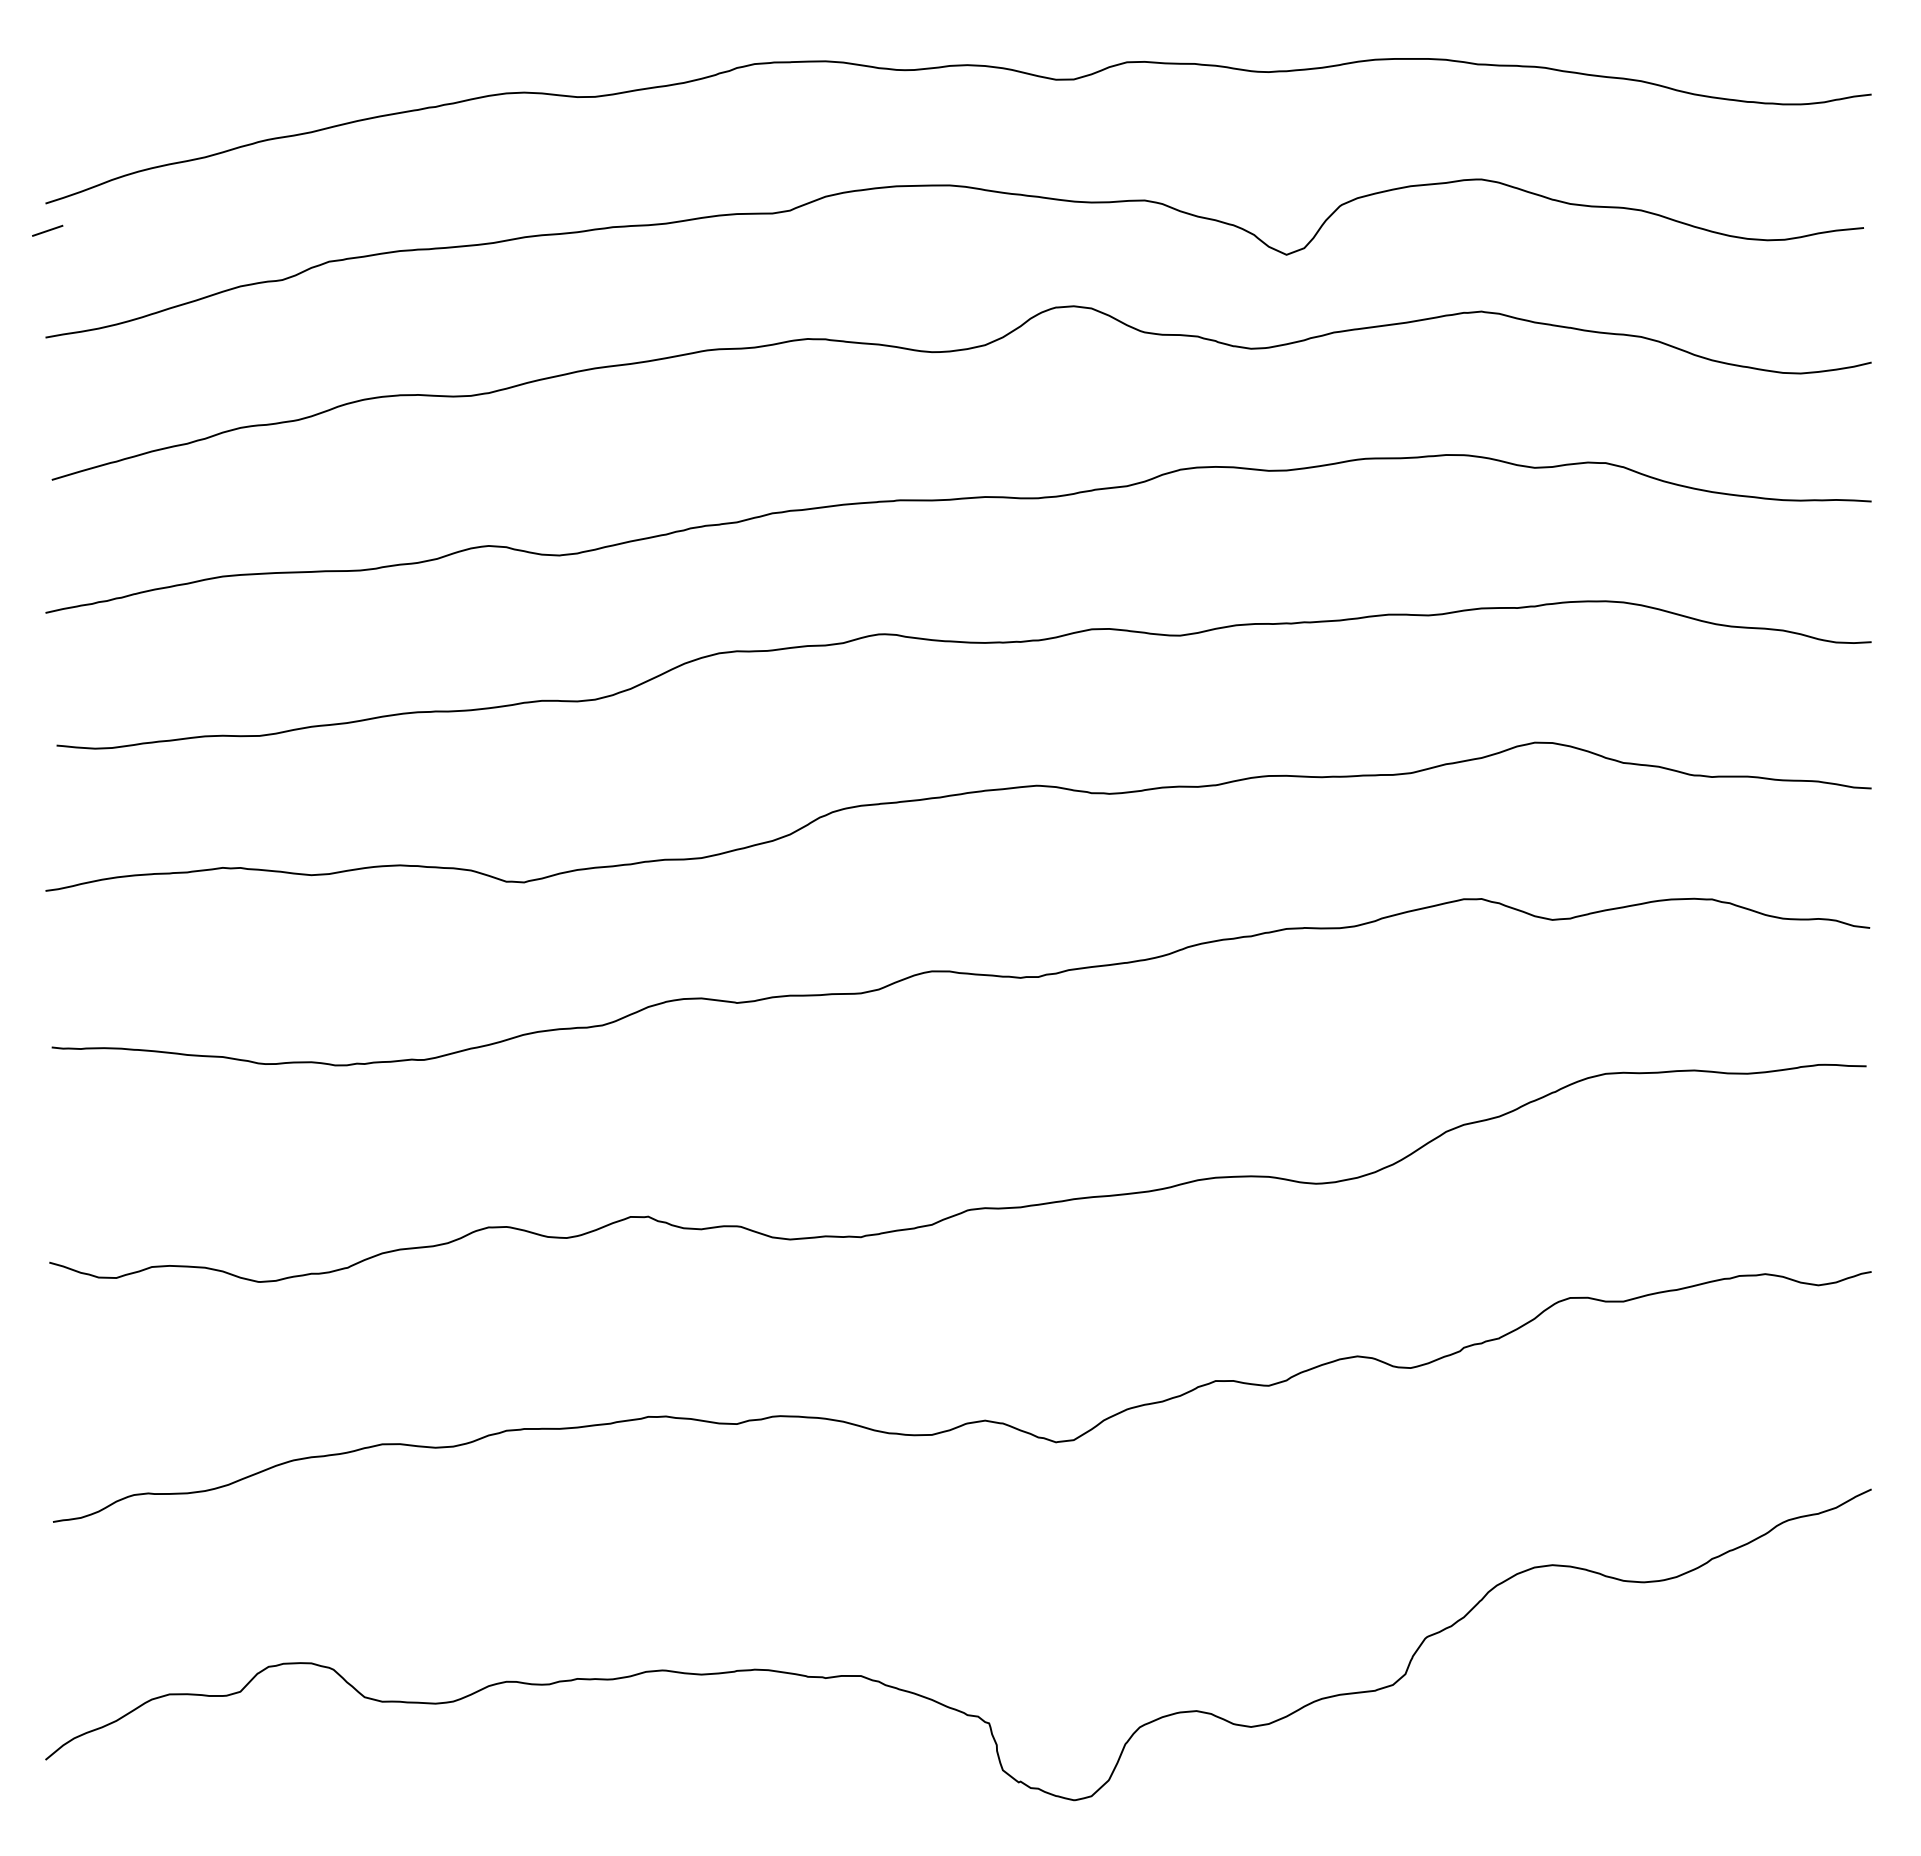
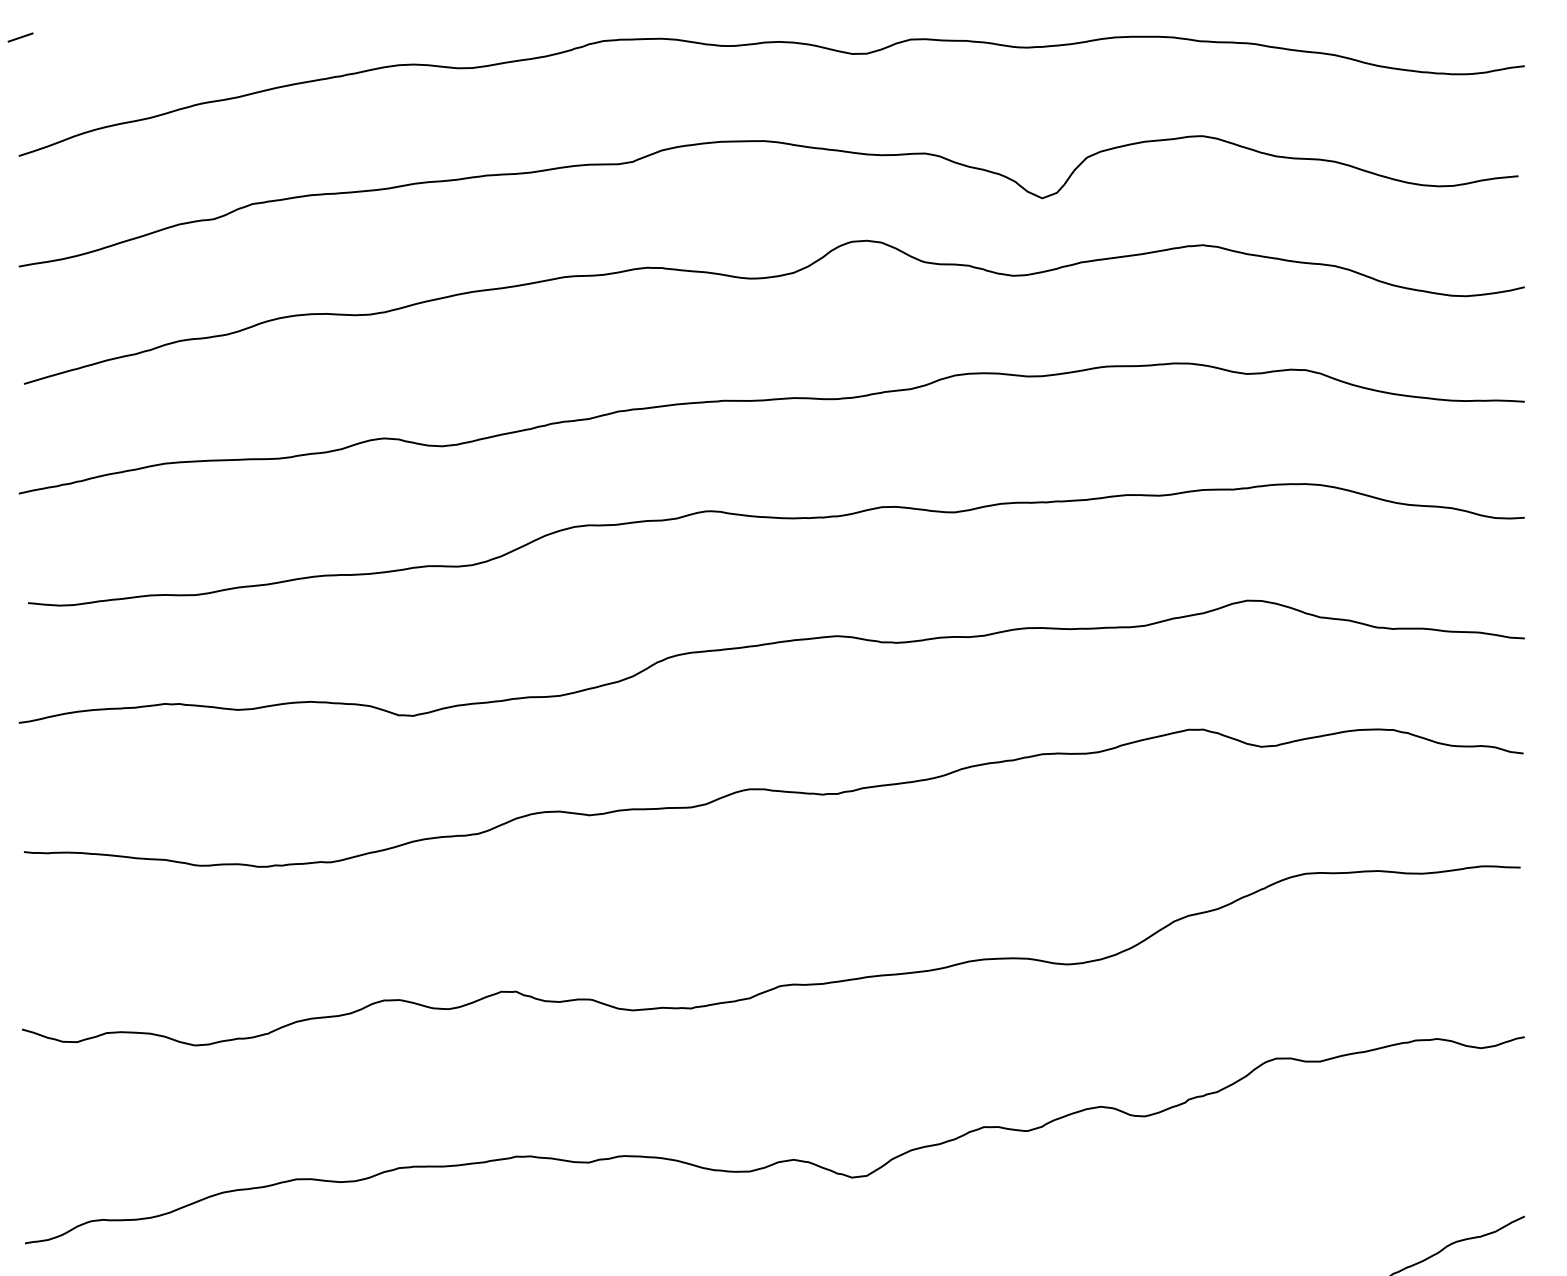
line: (47, 230) -> (20, 37), moved

